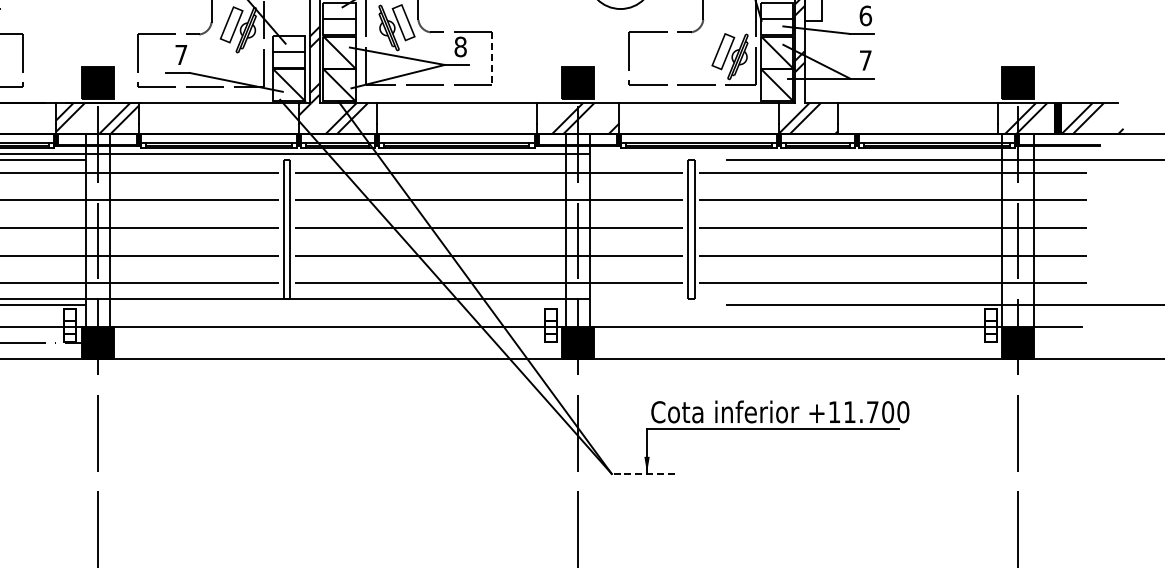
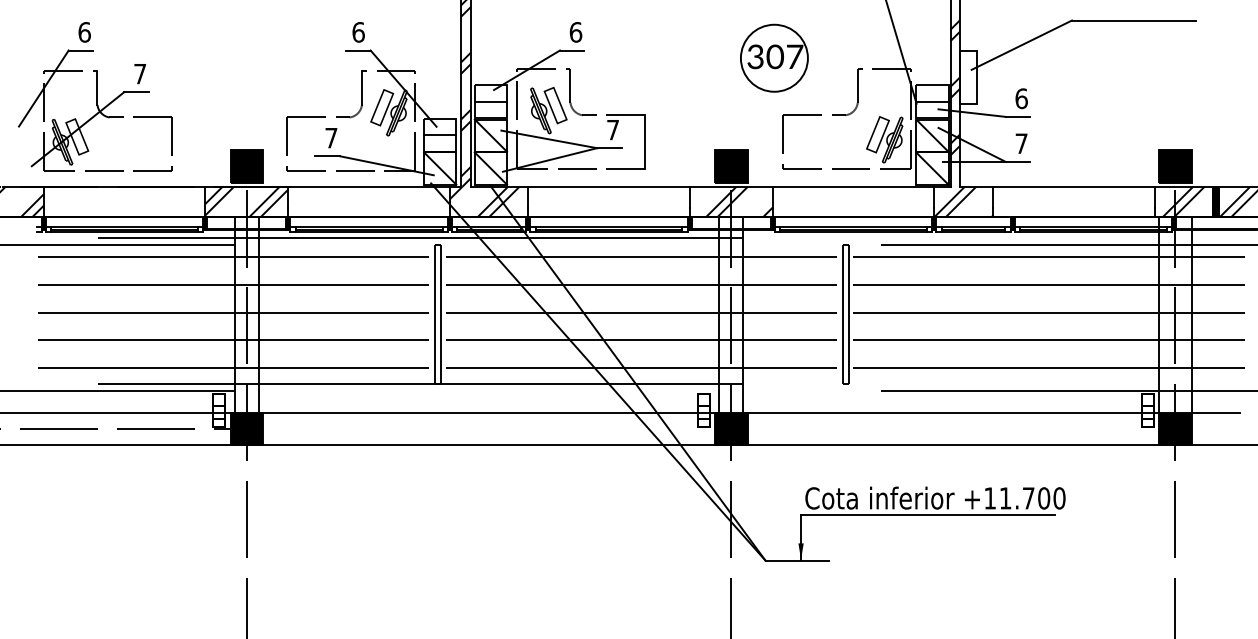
text: (461, 46) -> (613, 129), 8 -> 7
line: (492, 58) -> (645, 141), dashed -> solid
line: (643, 473) -> (797, 560), dashed -> solid

